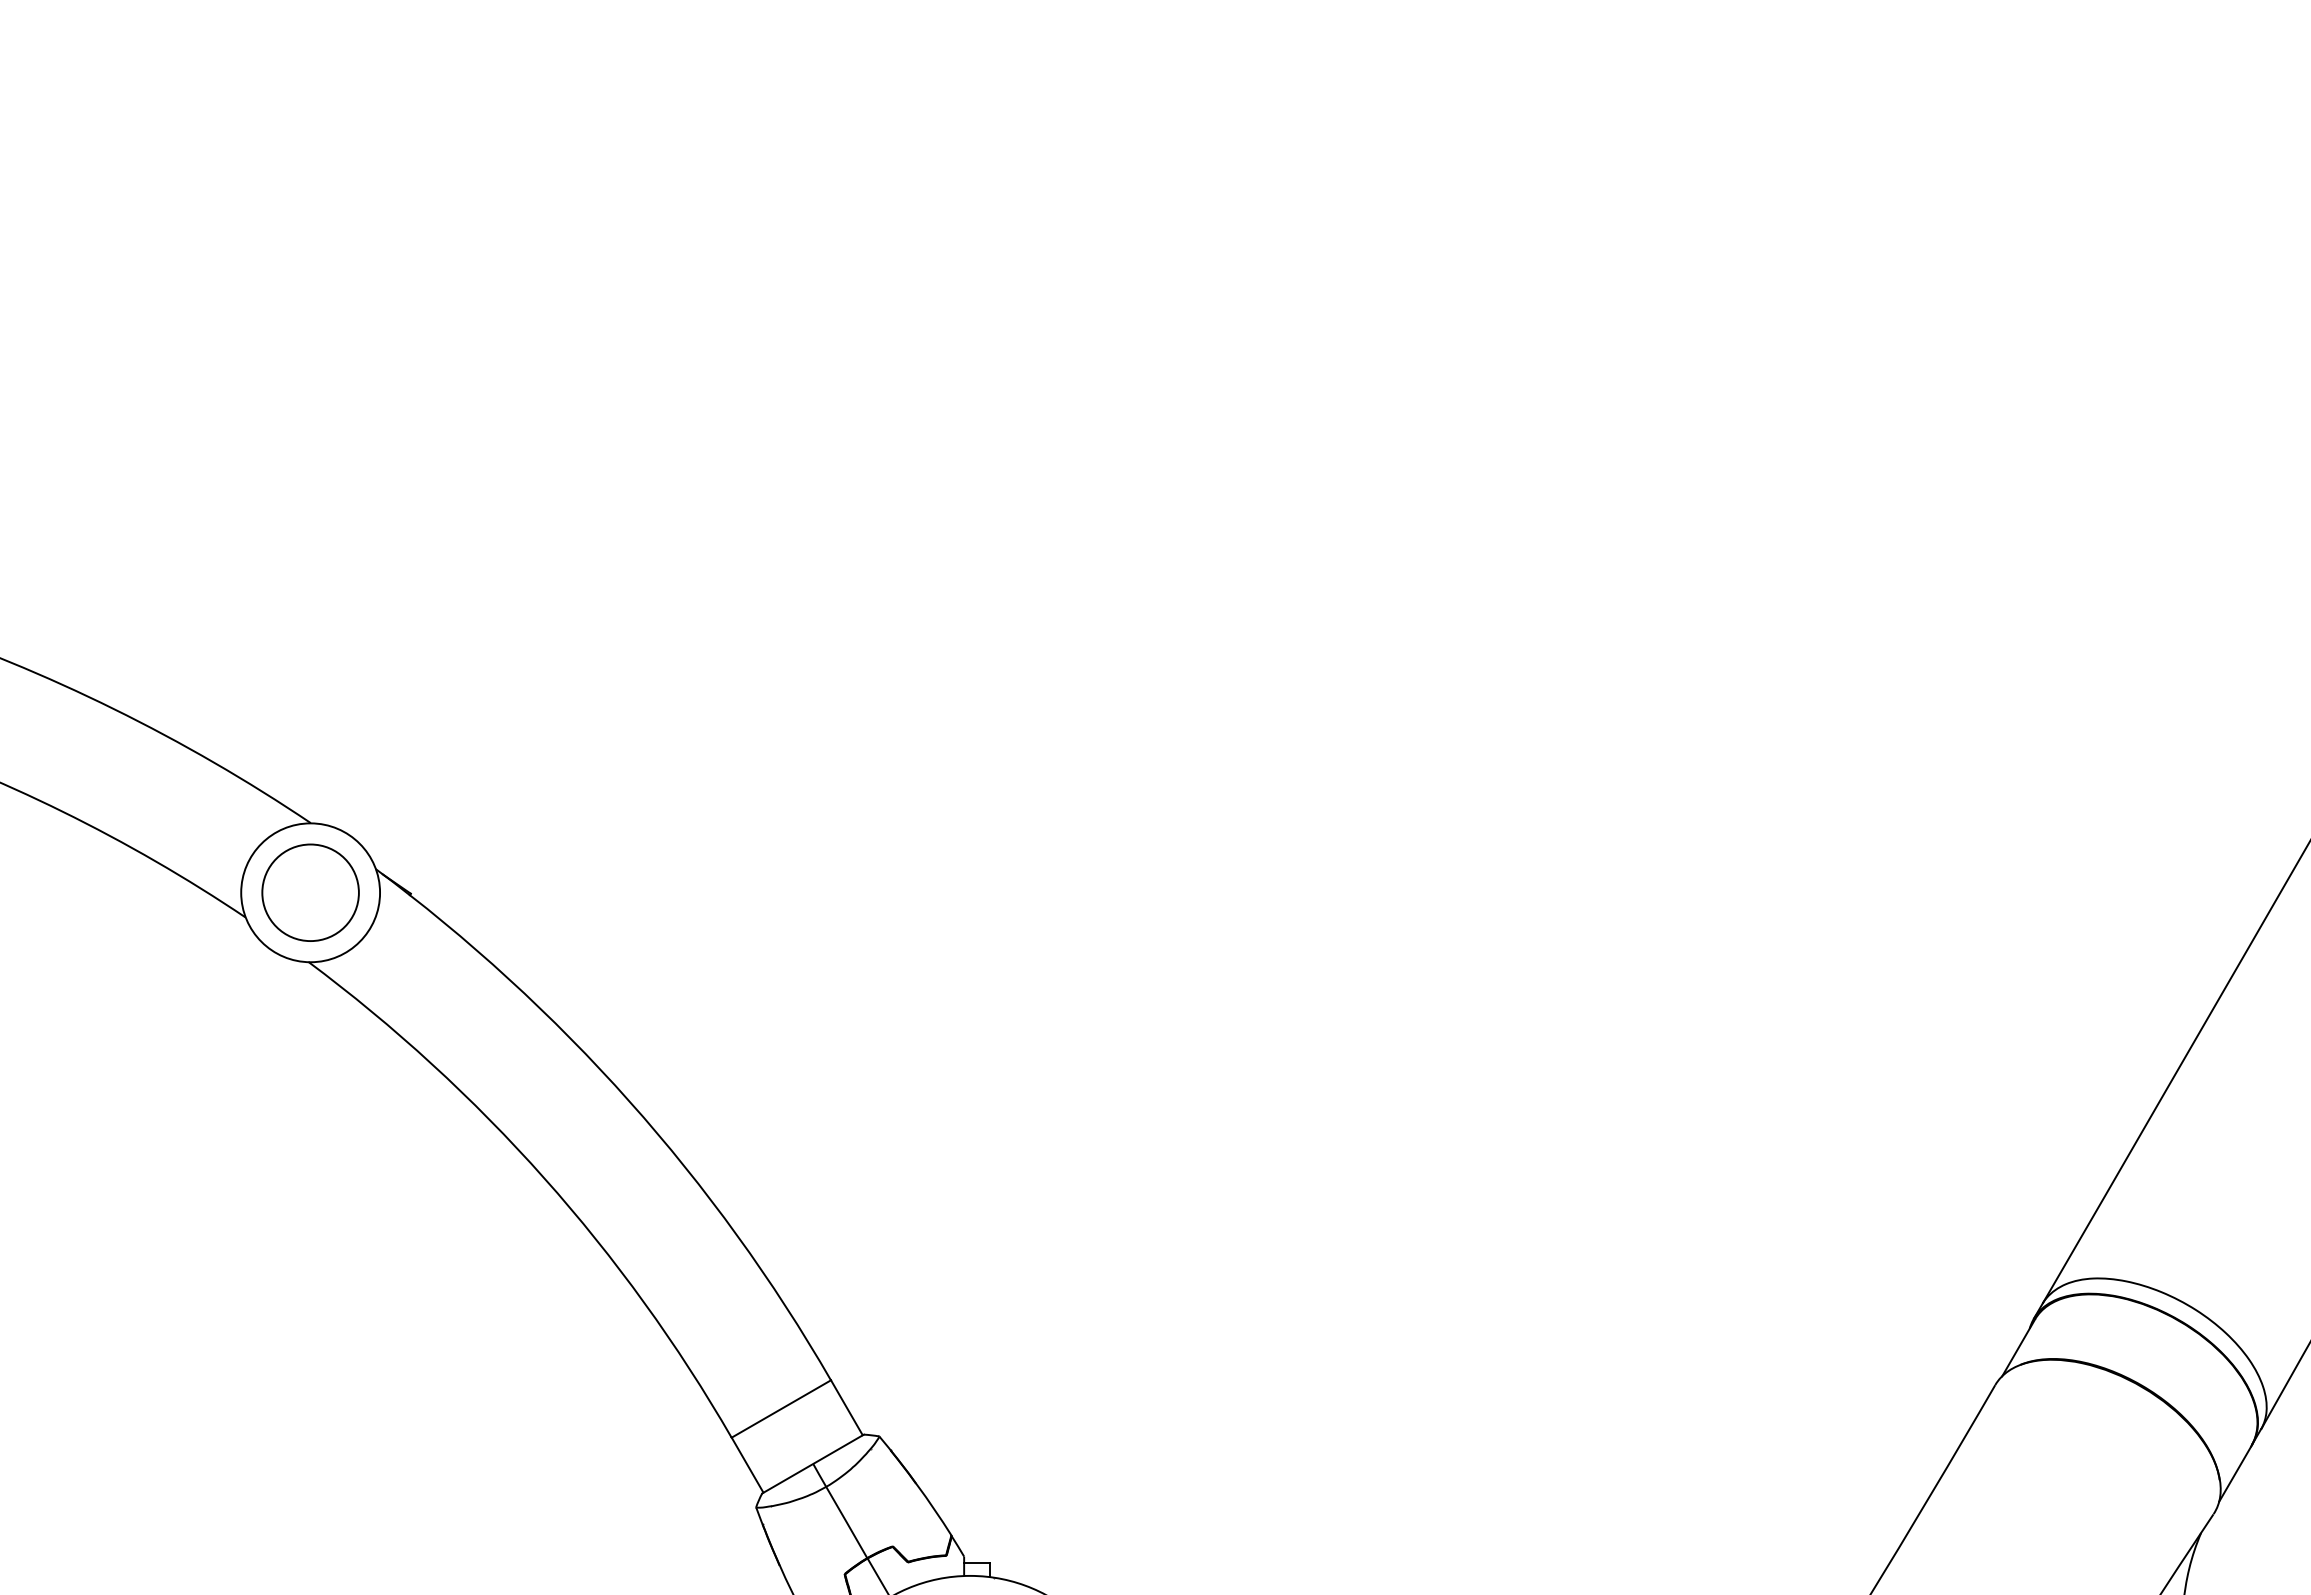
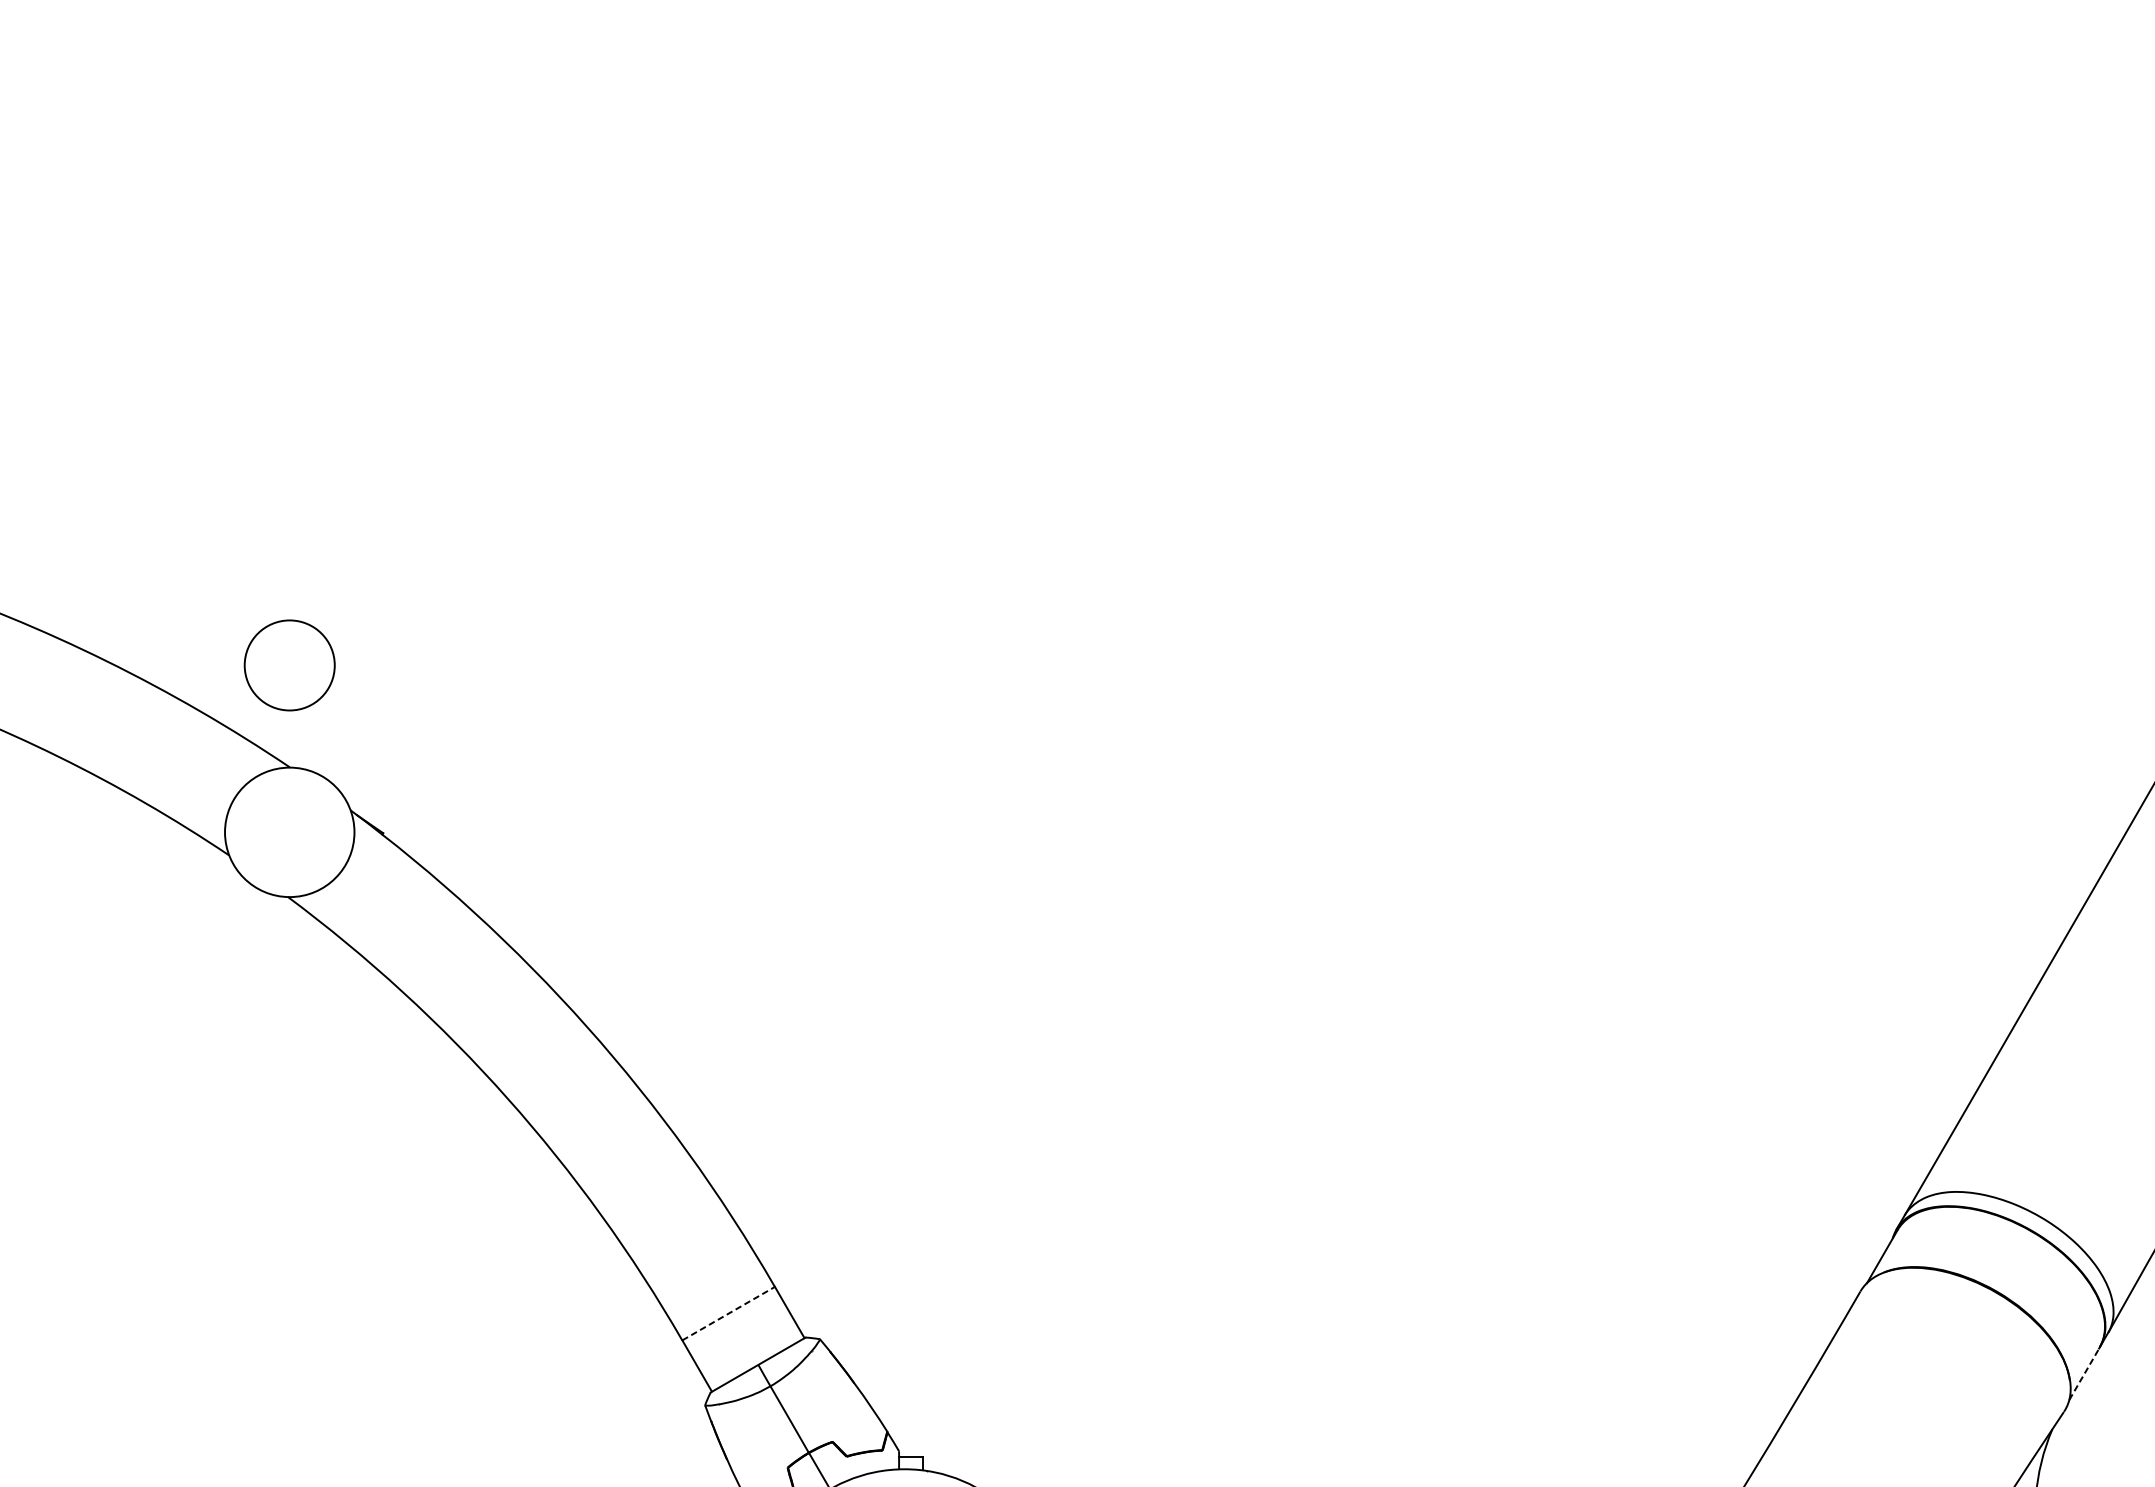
circle: (310, 892) -> (289, 665), moved
line: (781, 1408) -> (728, 1313), solid -> dashed
line: (2235, 1473) -> (2084, 1373), solid -> dashed

